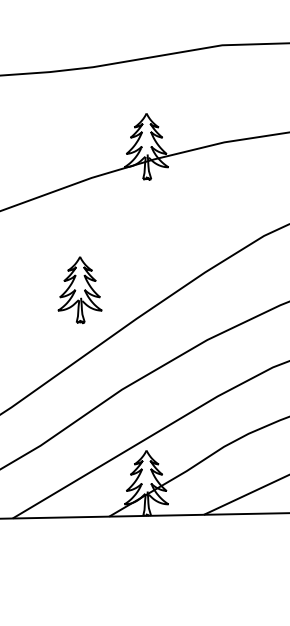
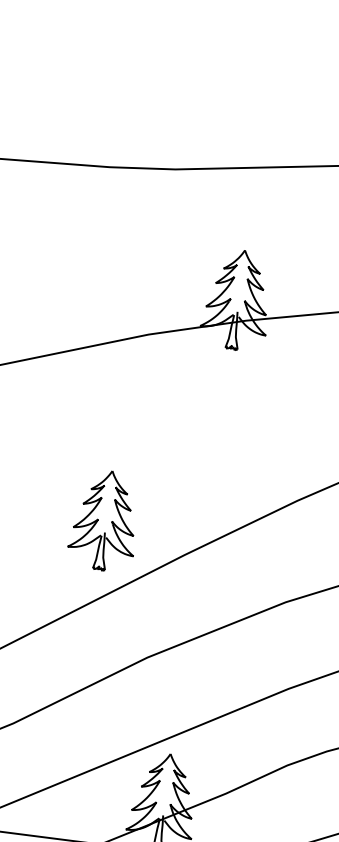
part: (79, 290) -> (104, 521), moved

